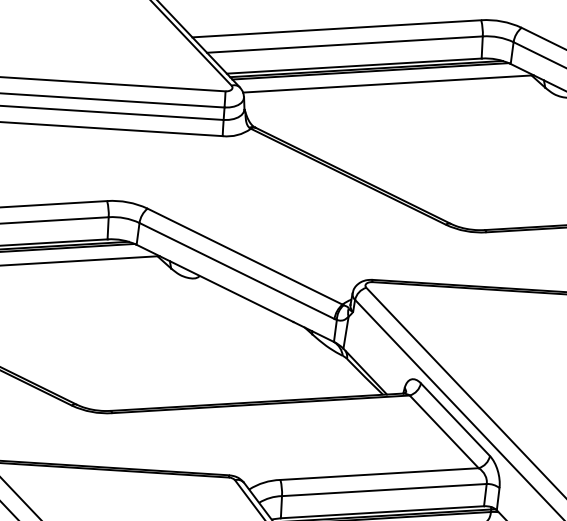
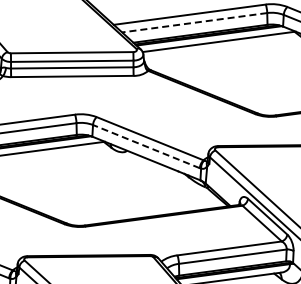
line: (344, 44) -> (194, 22), solid -> dashed
line: (237, 270) -> (146, 146), solid -> dashed

